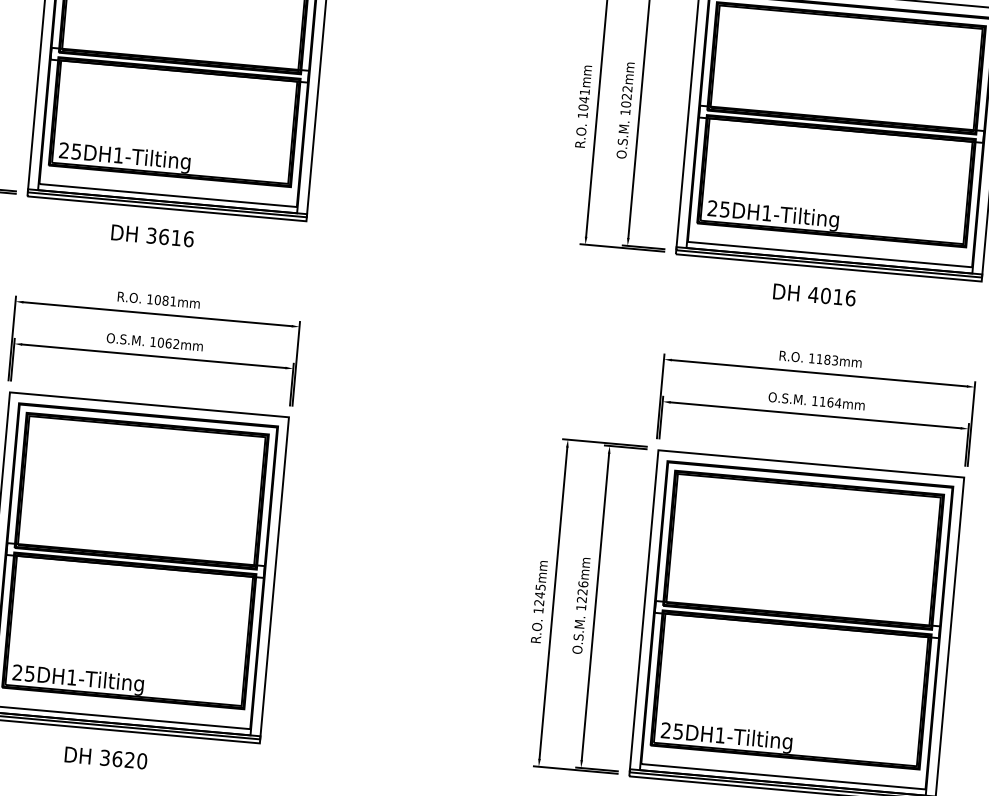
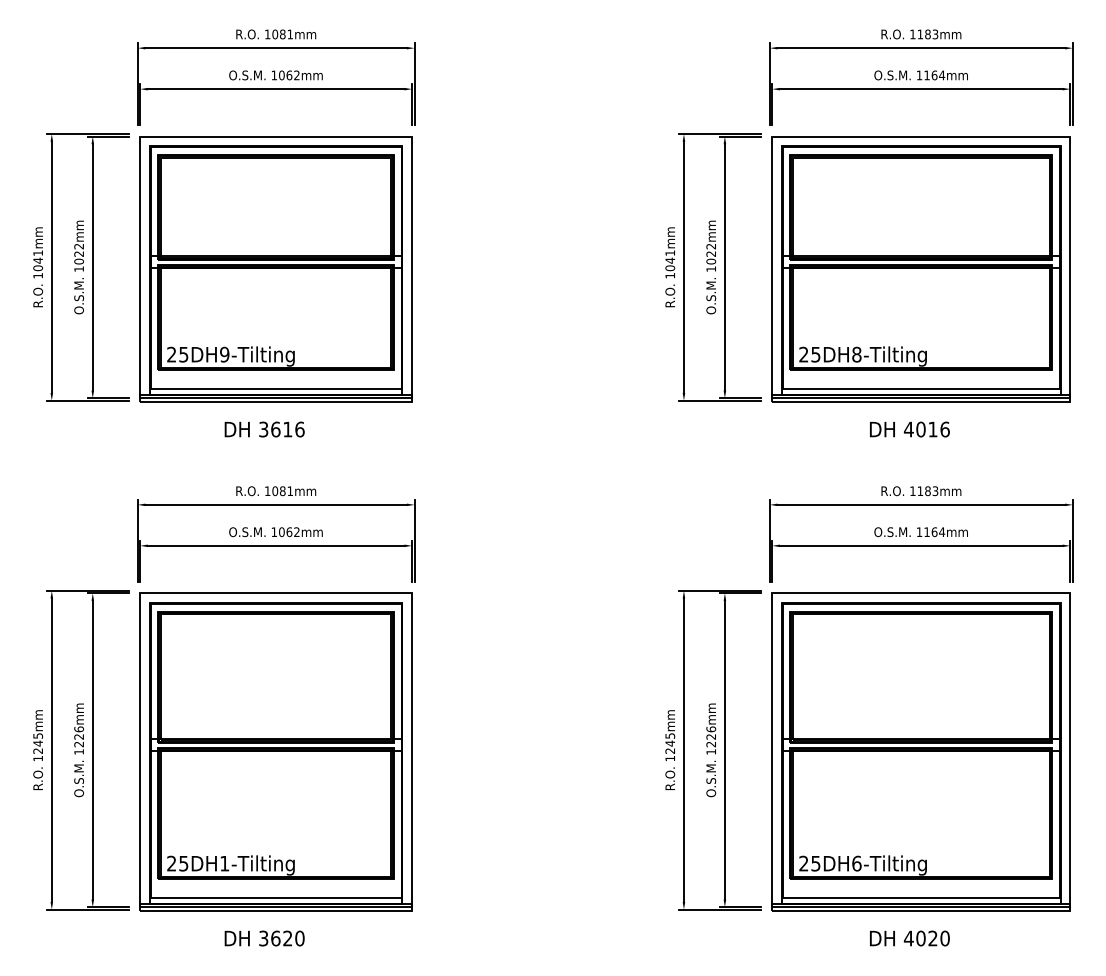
text: (118, 155) -> (224, 354), 25DH1-Tilting -> 25DH9-Tilting
text: (766, 213) -> (856, 354), 25DH1-Tilting -> 25DH8-Tilting
text: (720, 735) -> (856, 863), 25DH1-Tilting -> 25DH6-Tilting

